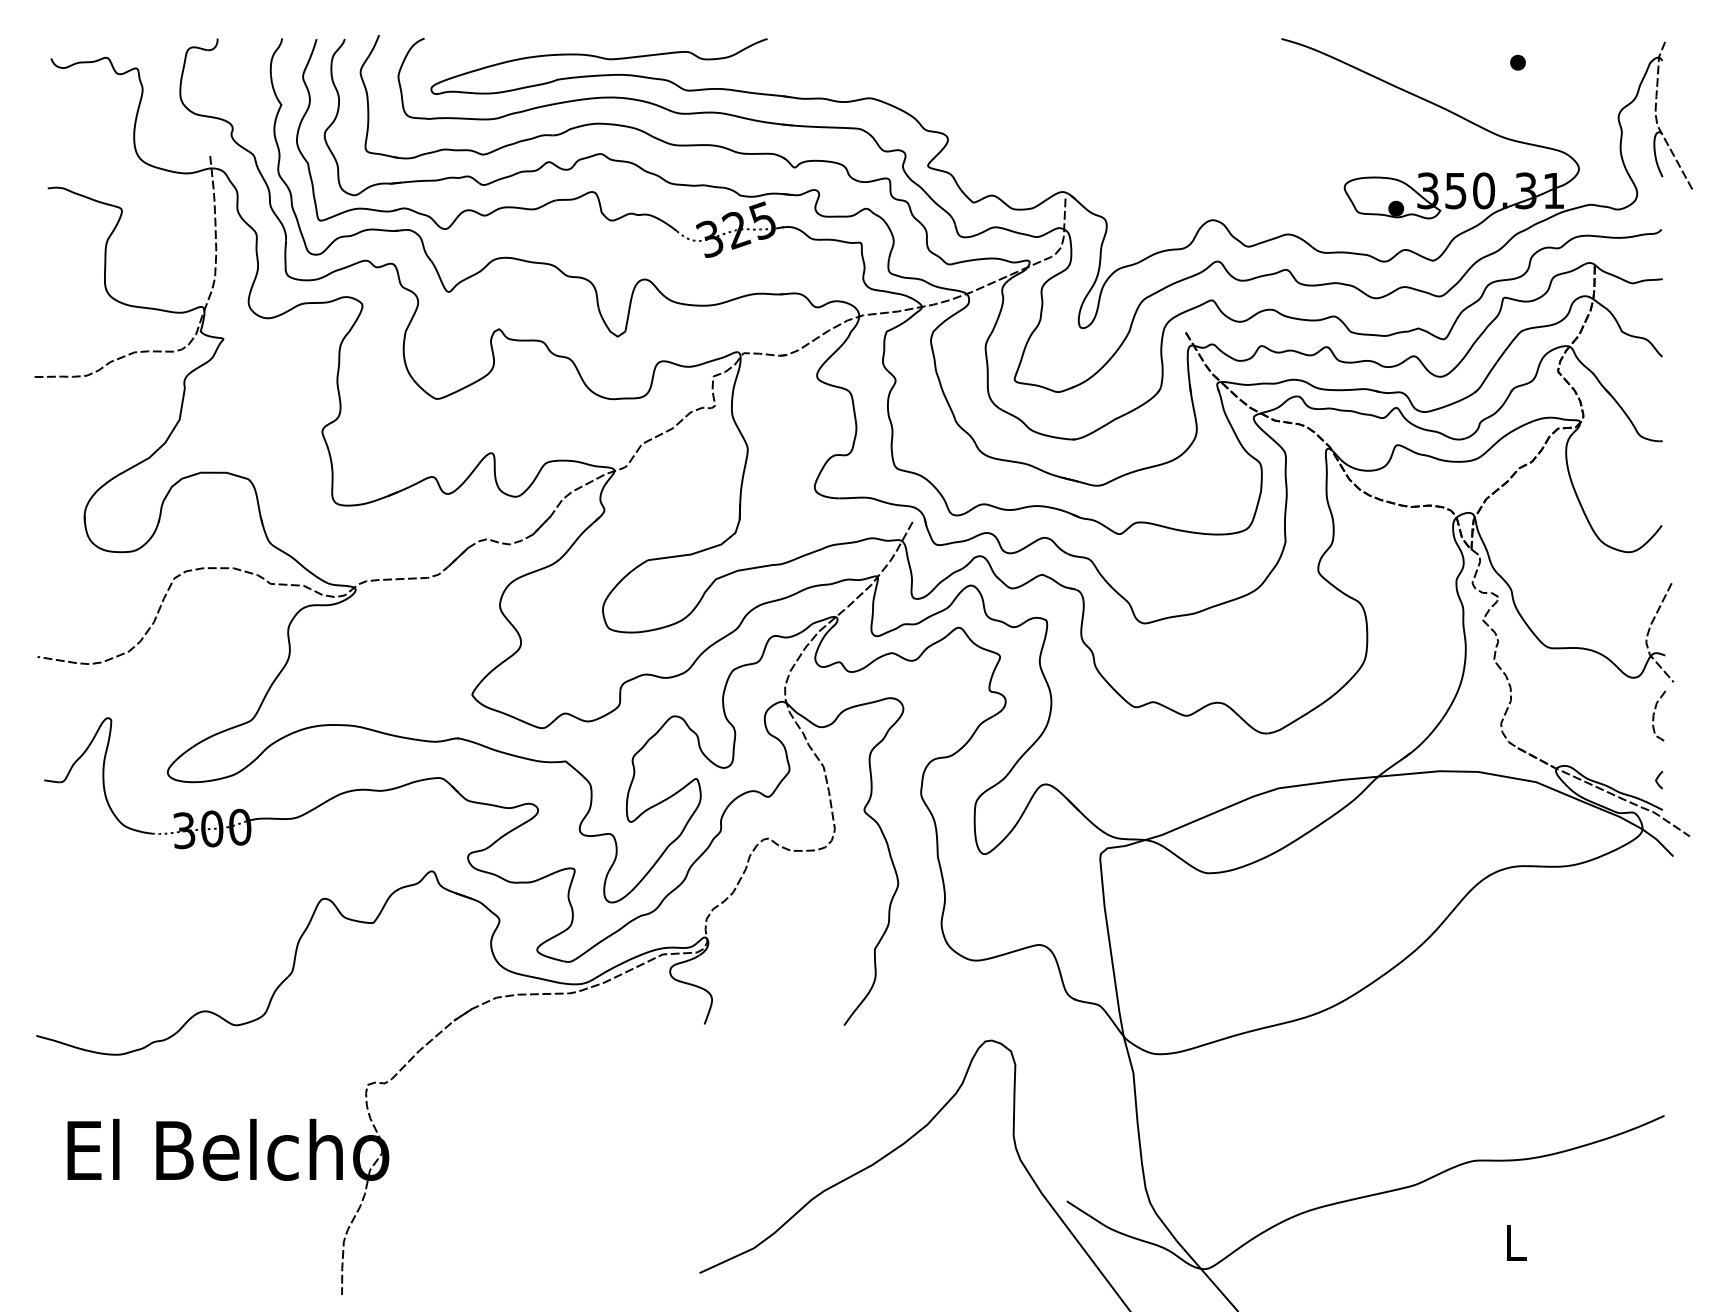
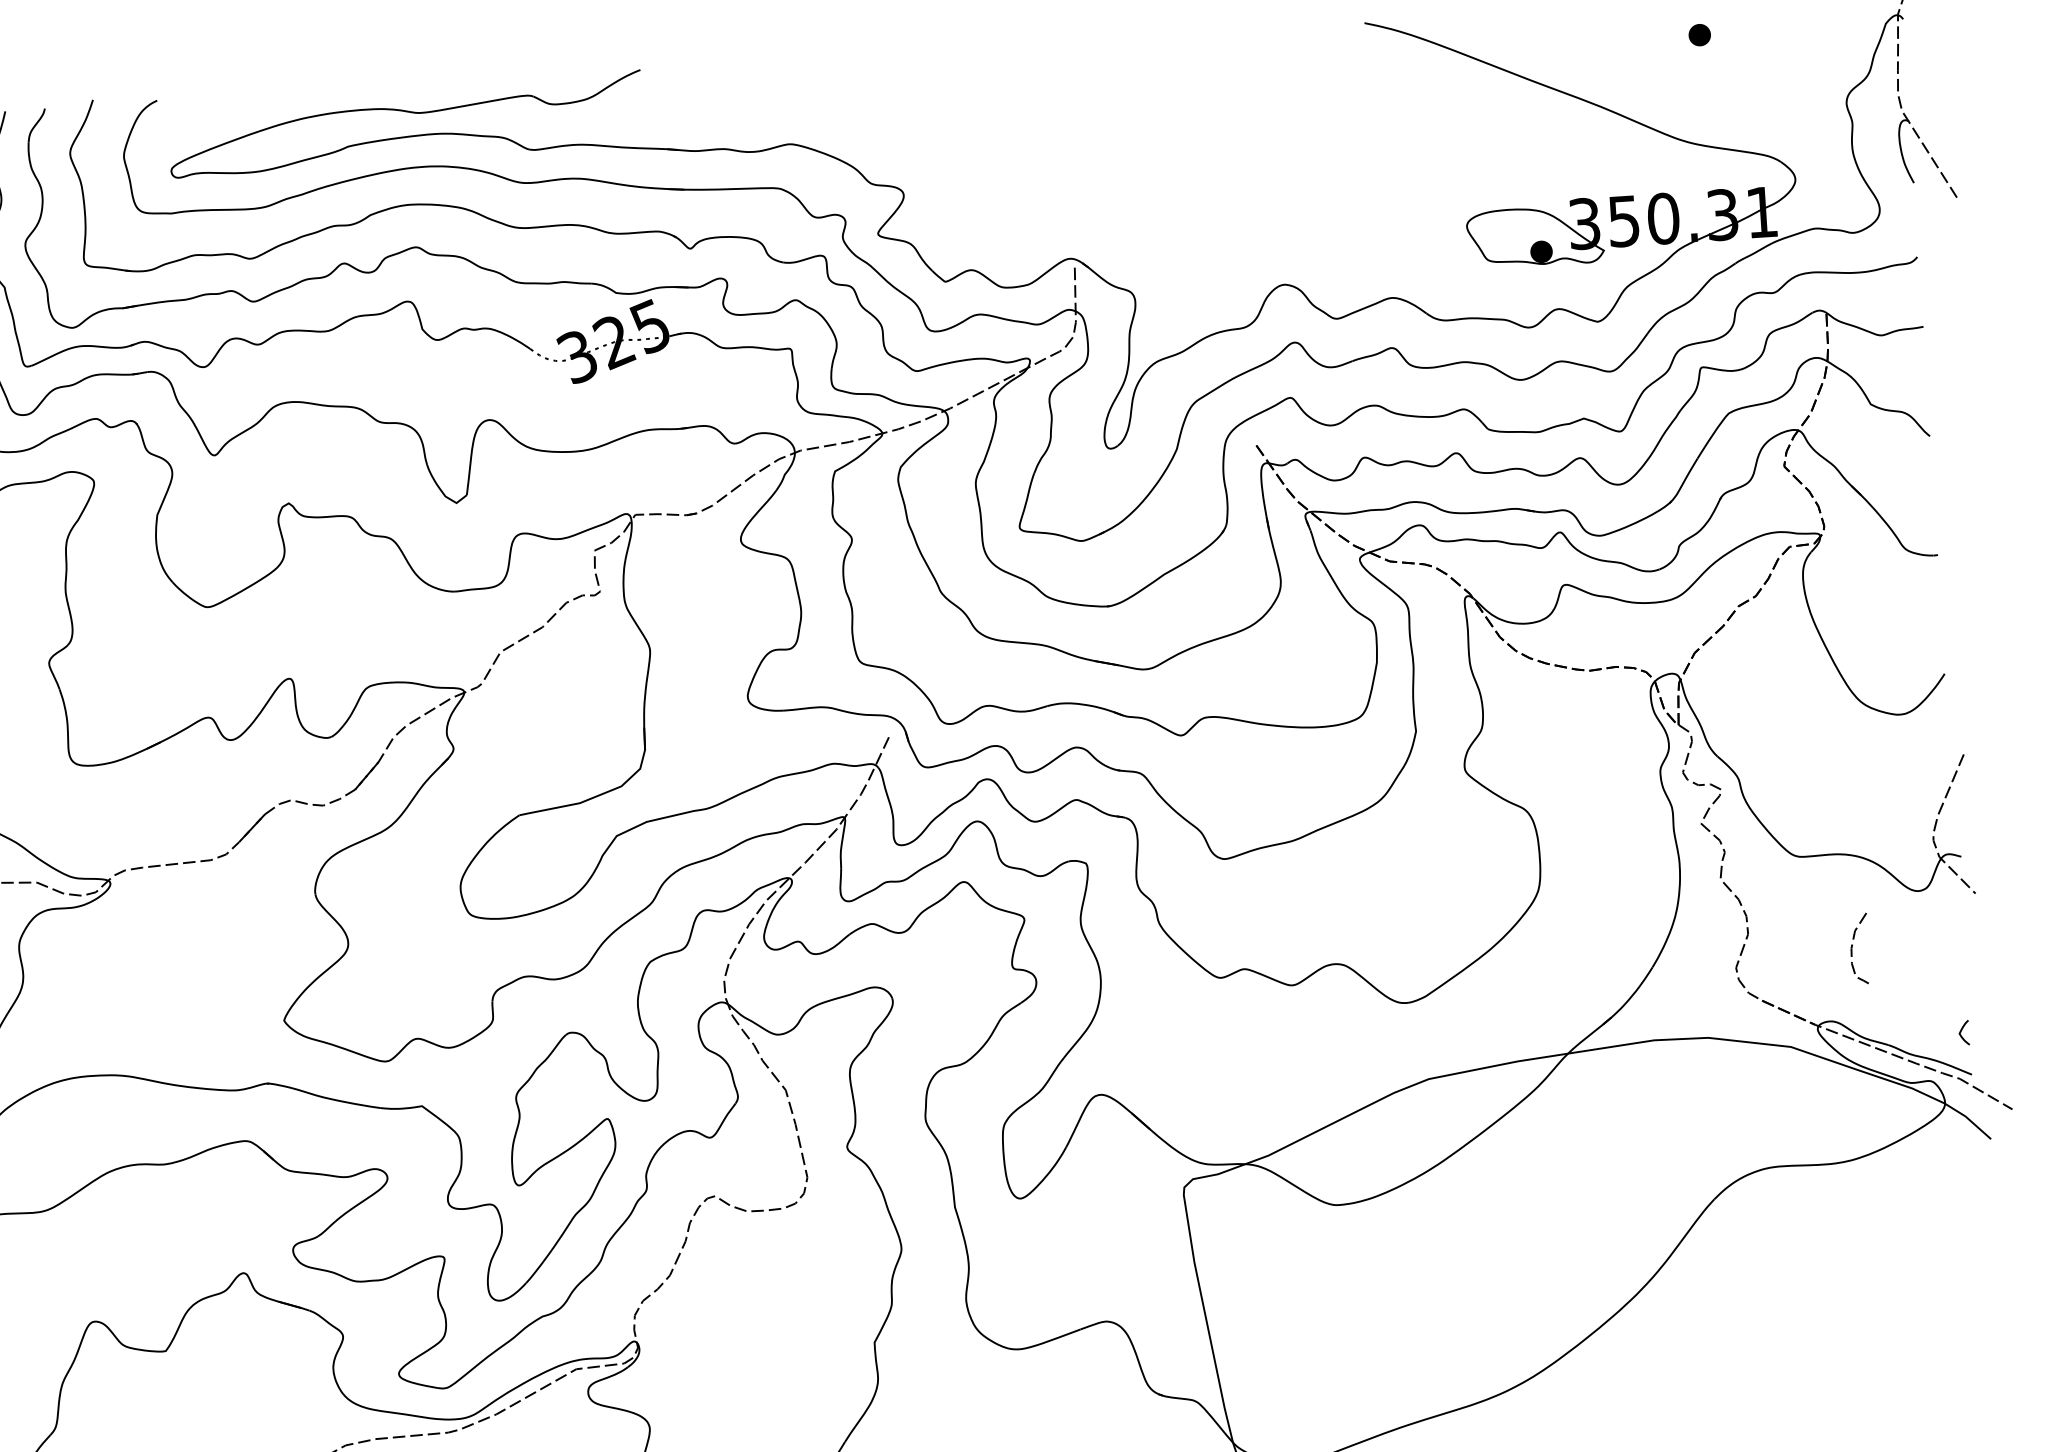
curve: (1654, 715) -> (1852, 948), moved

